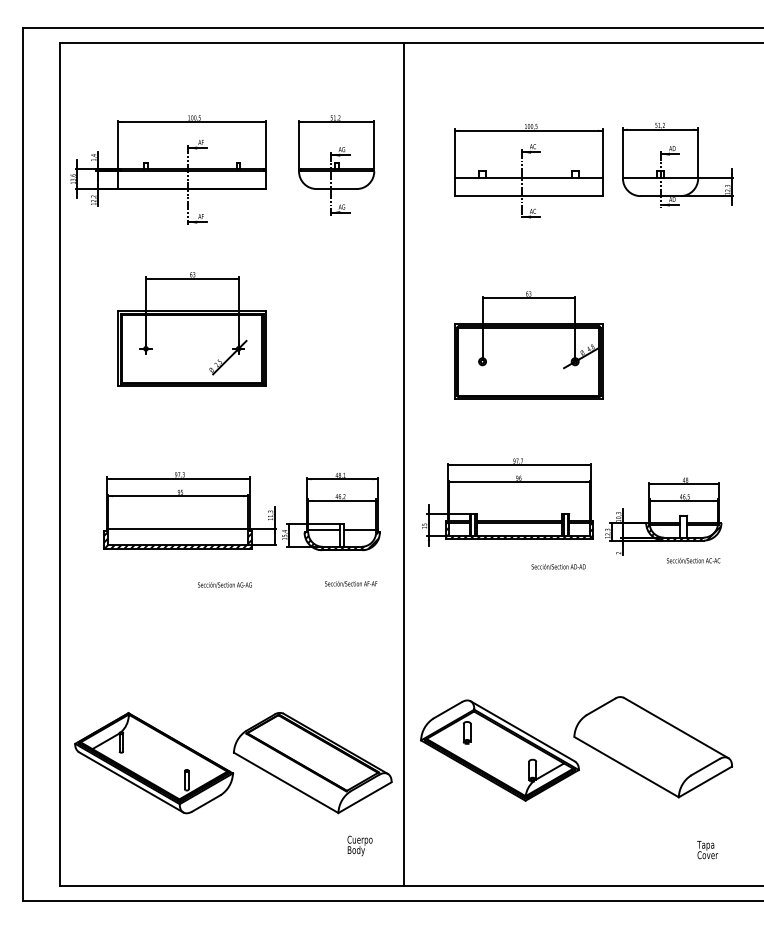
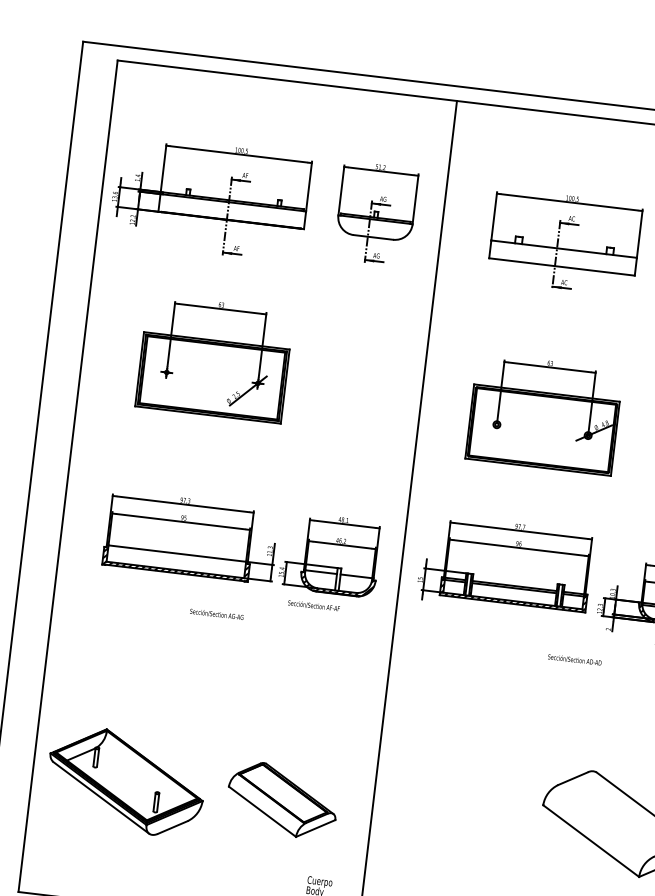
text: (558, 566) -> (574, 659), moved
text: (351, 583) -> (314, 605), moved
part: (499, 750) -> (467, 809), removed
part: (312, 763) -> (282, 800), size x0.7

